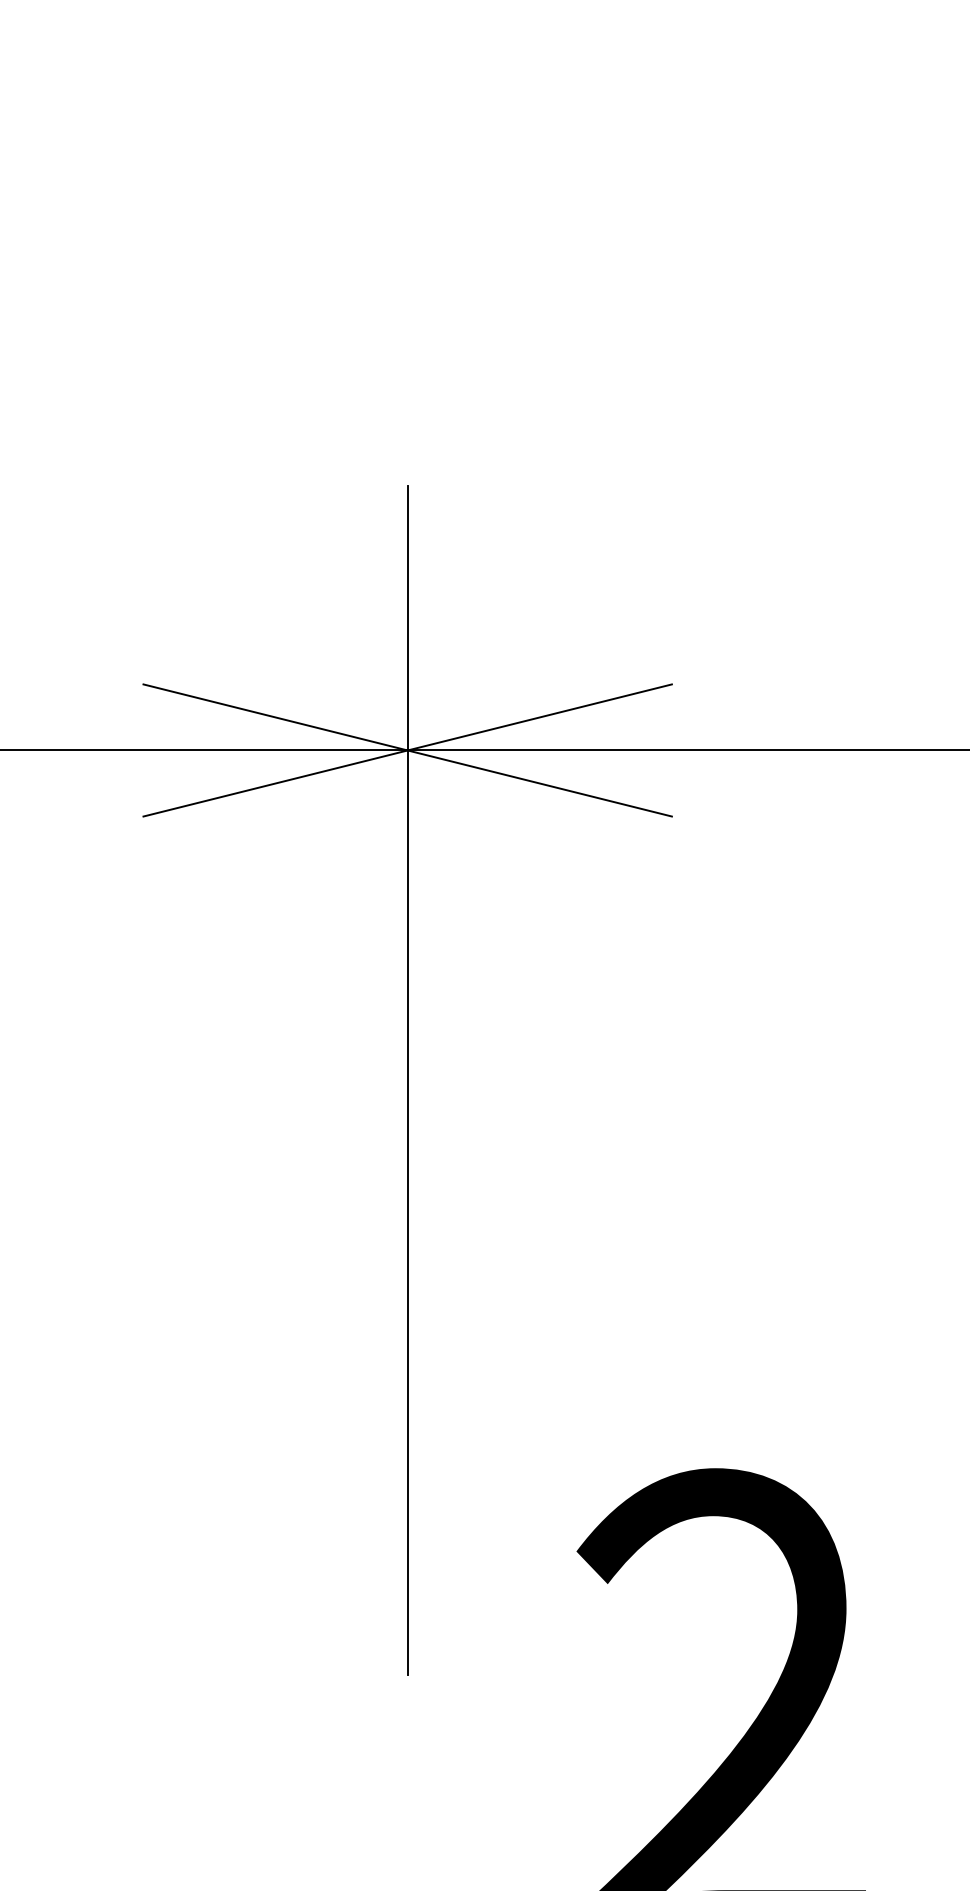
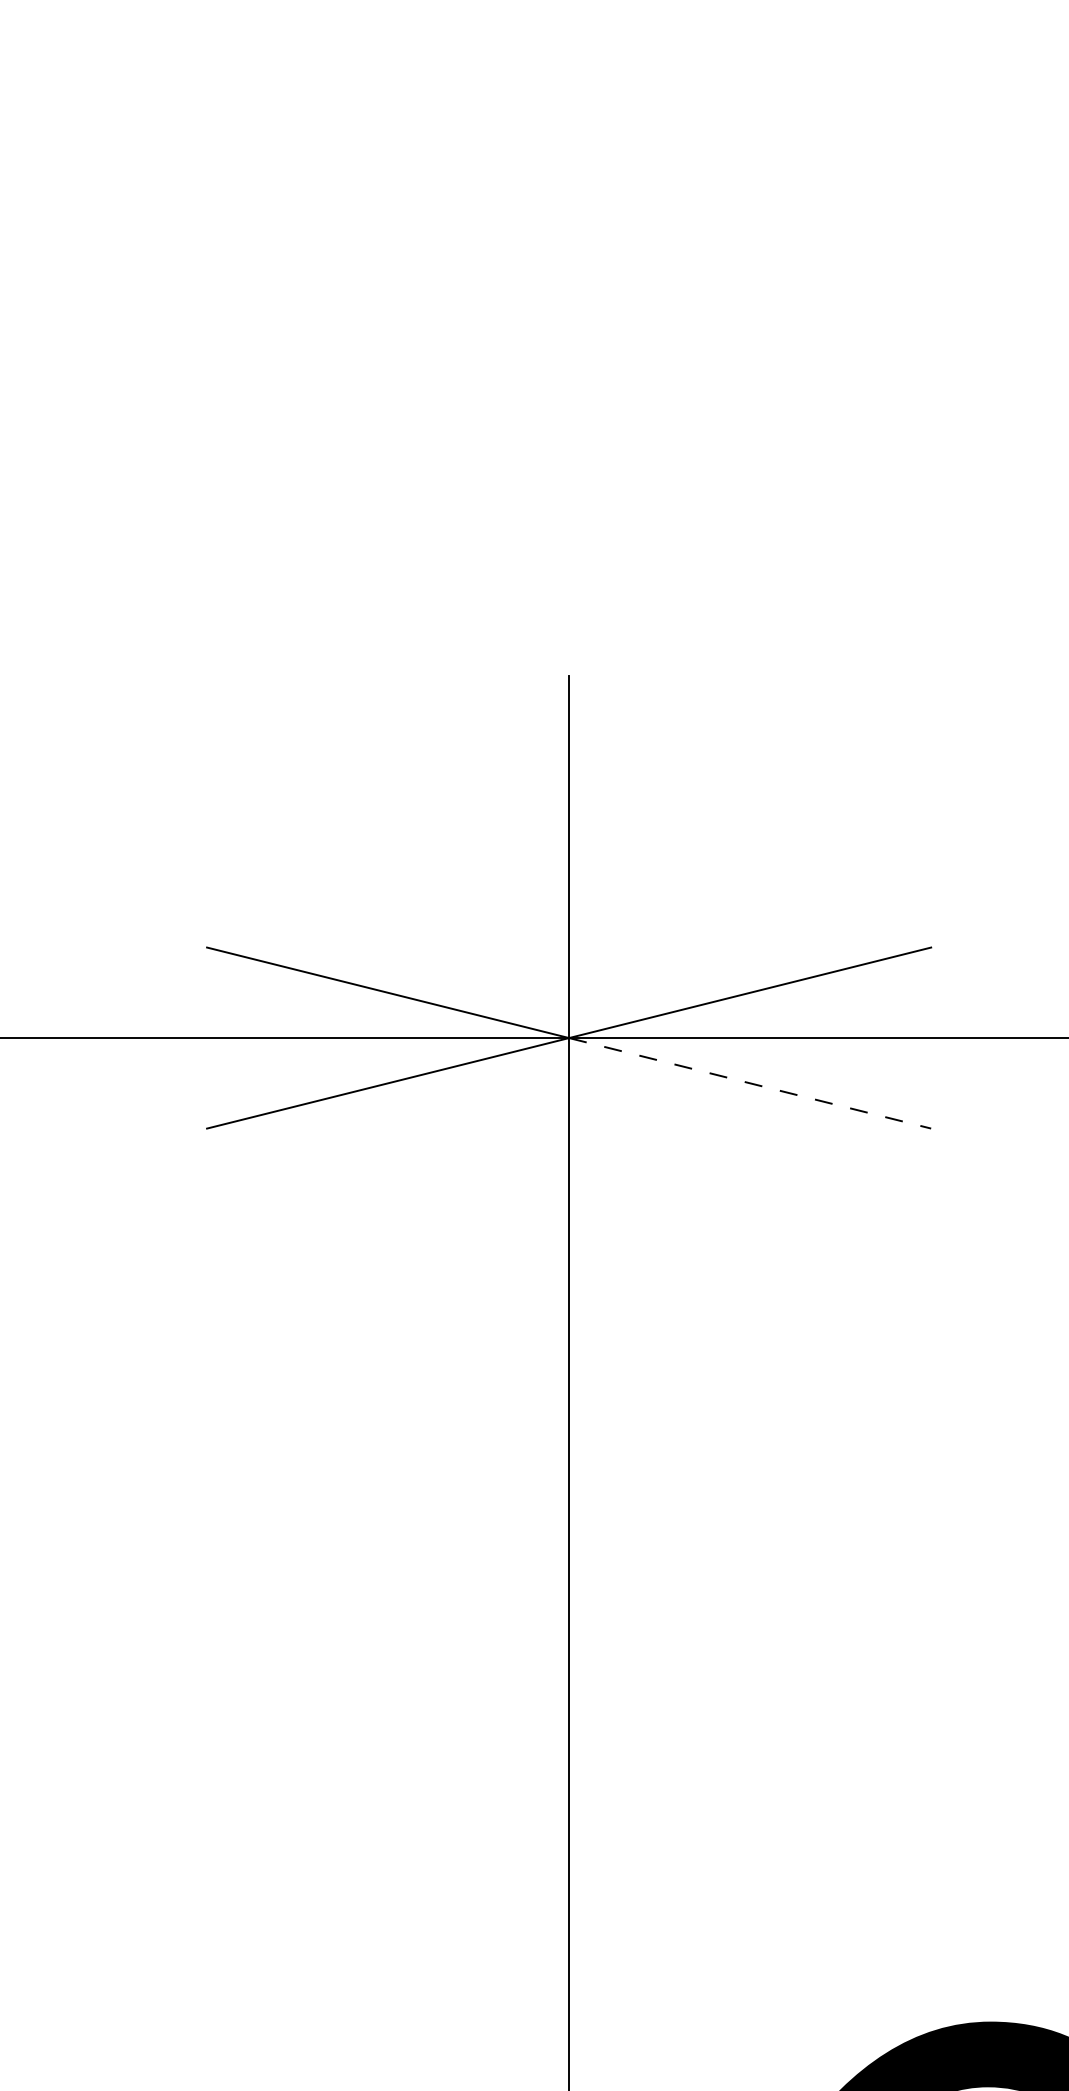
line: (540, 783) -> (751, 1083), solid -> dashed

